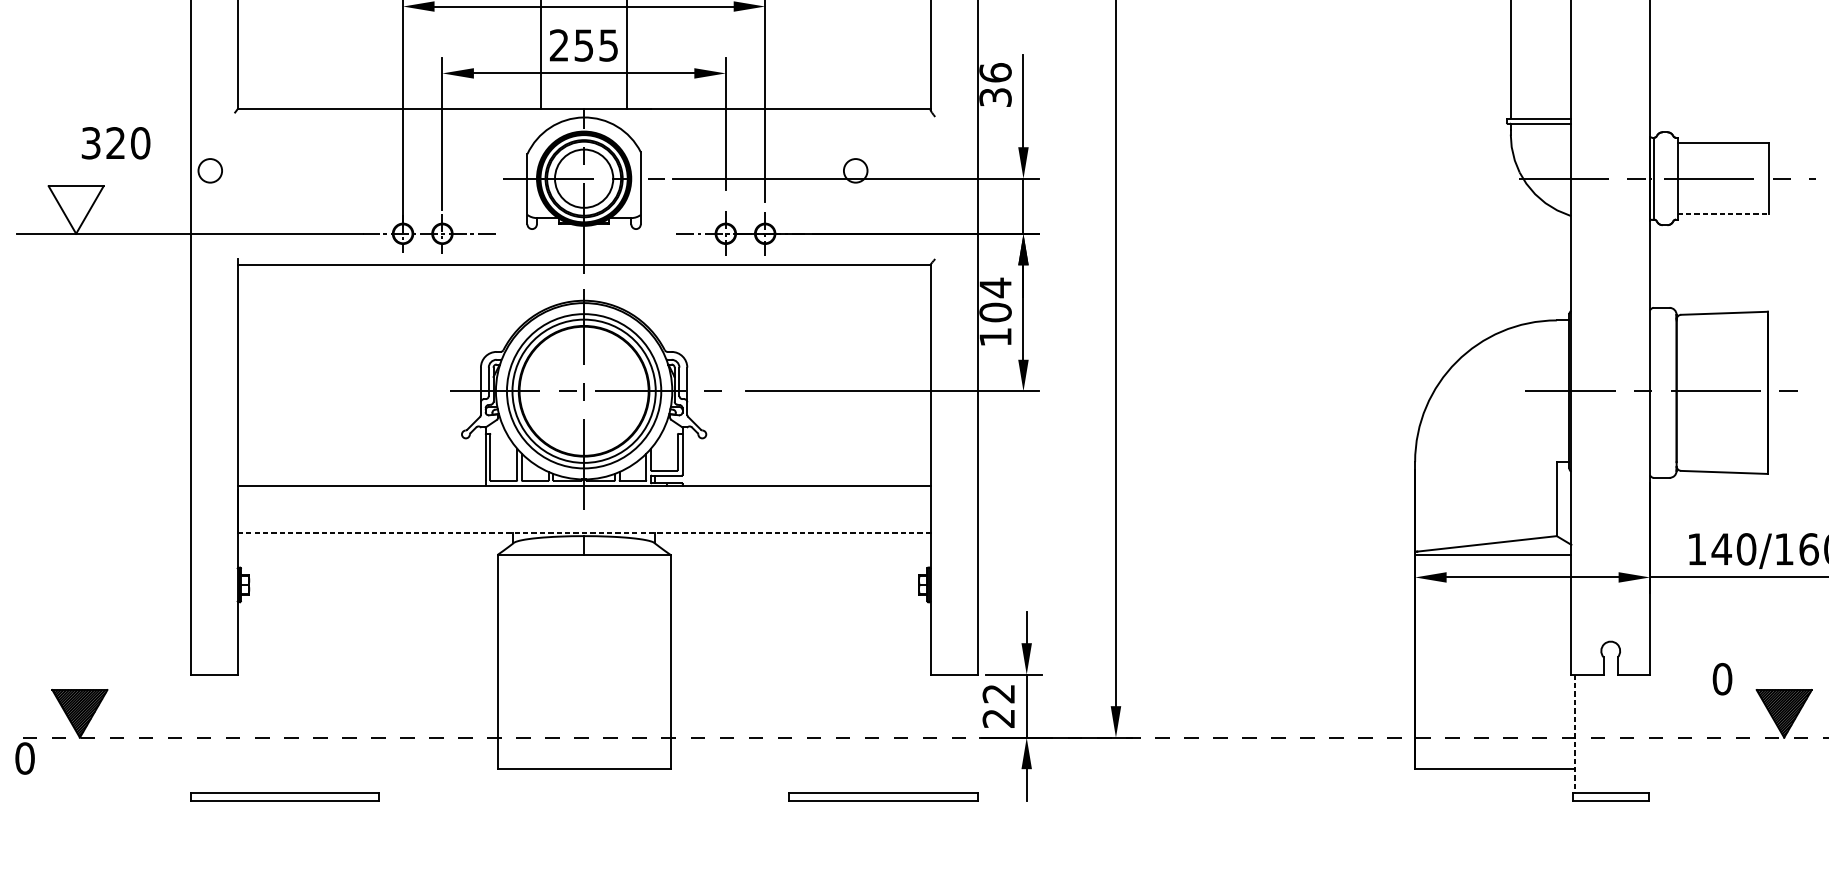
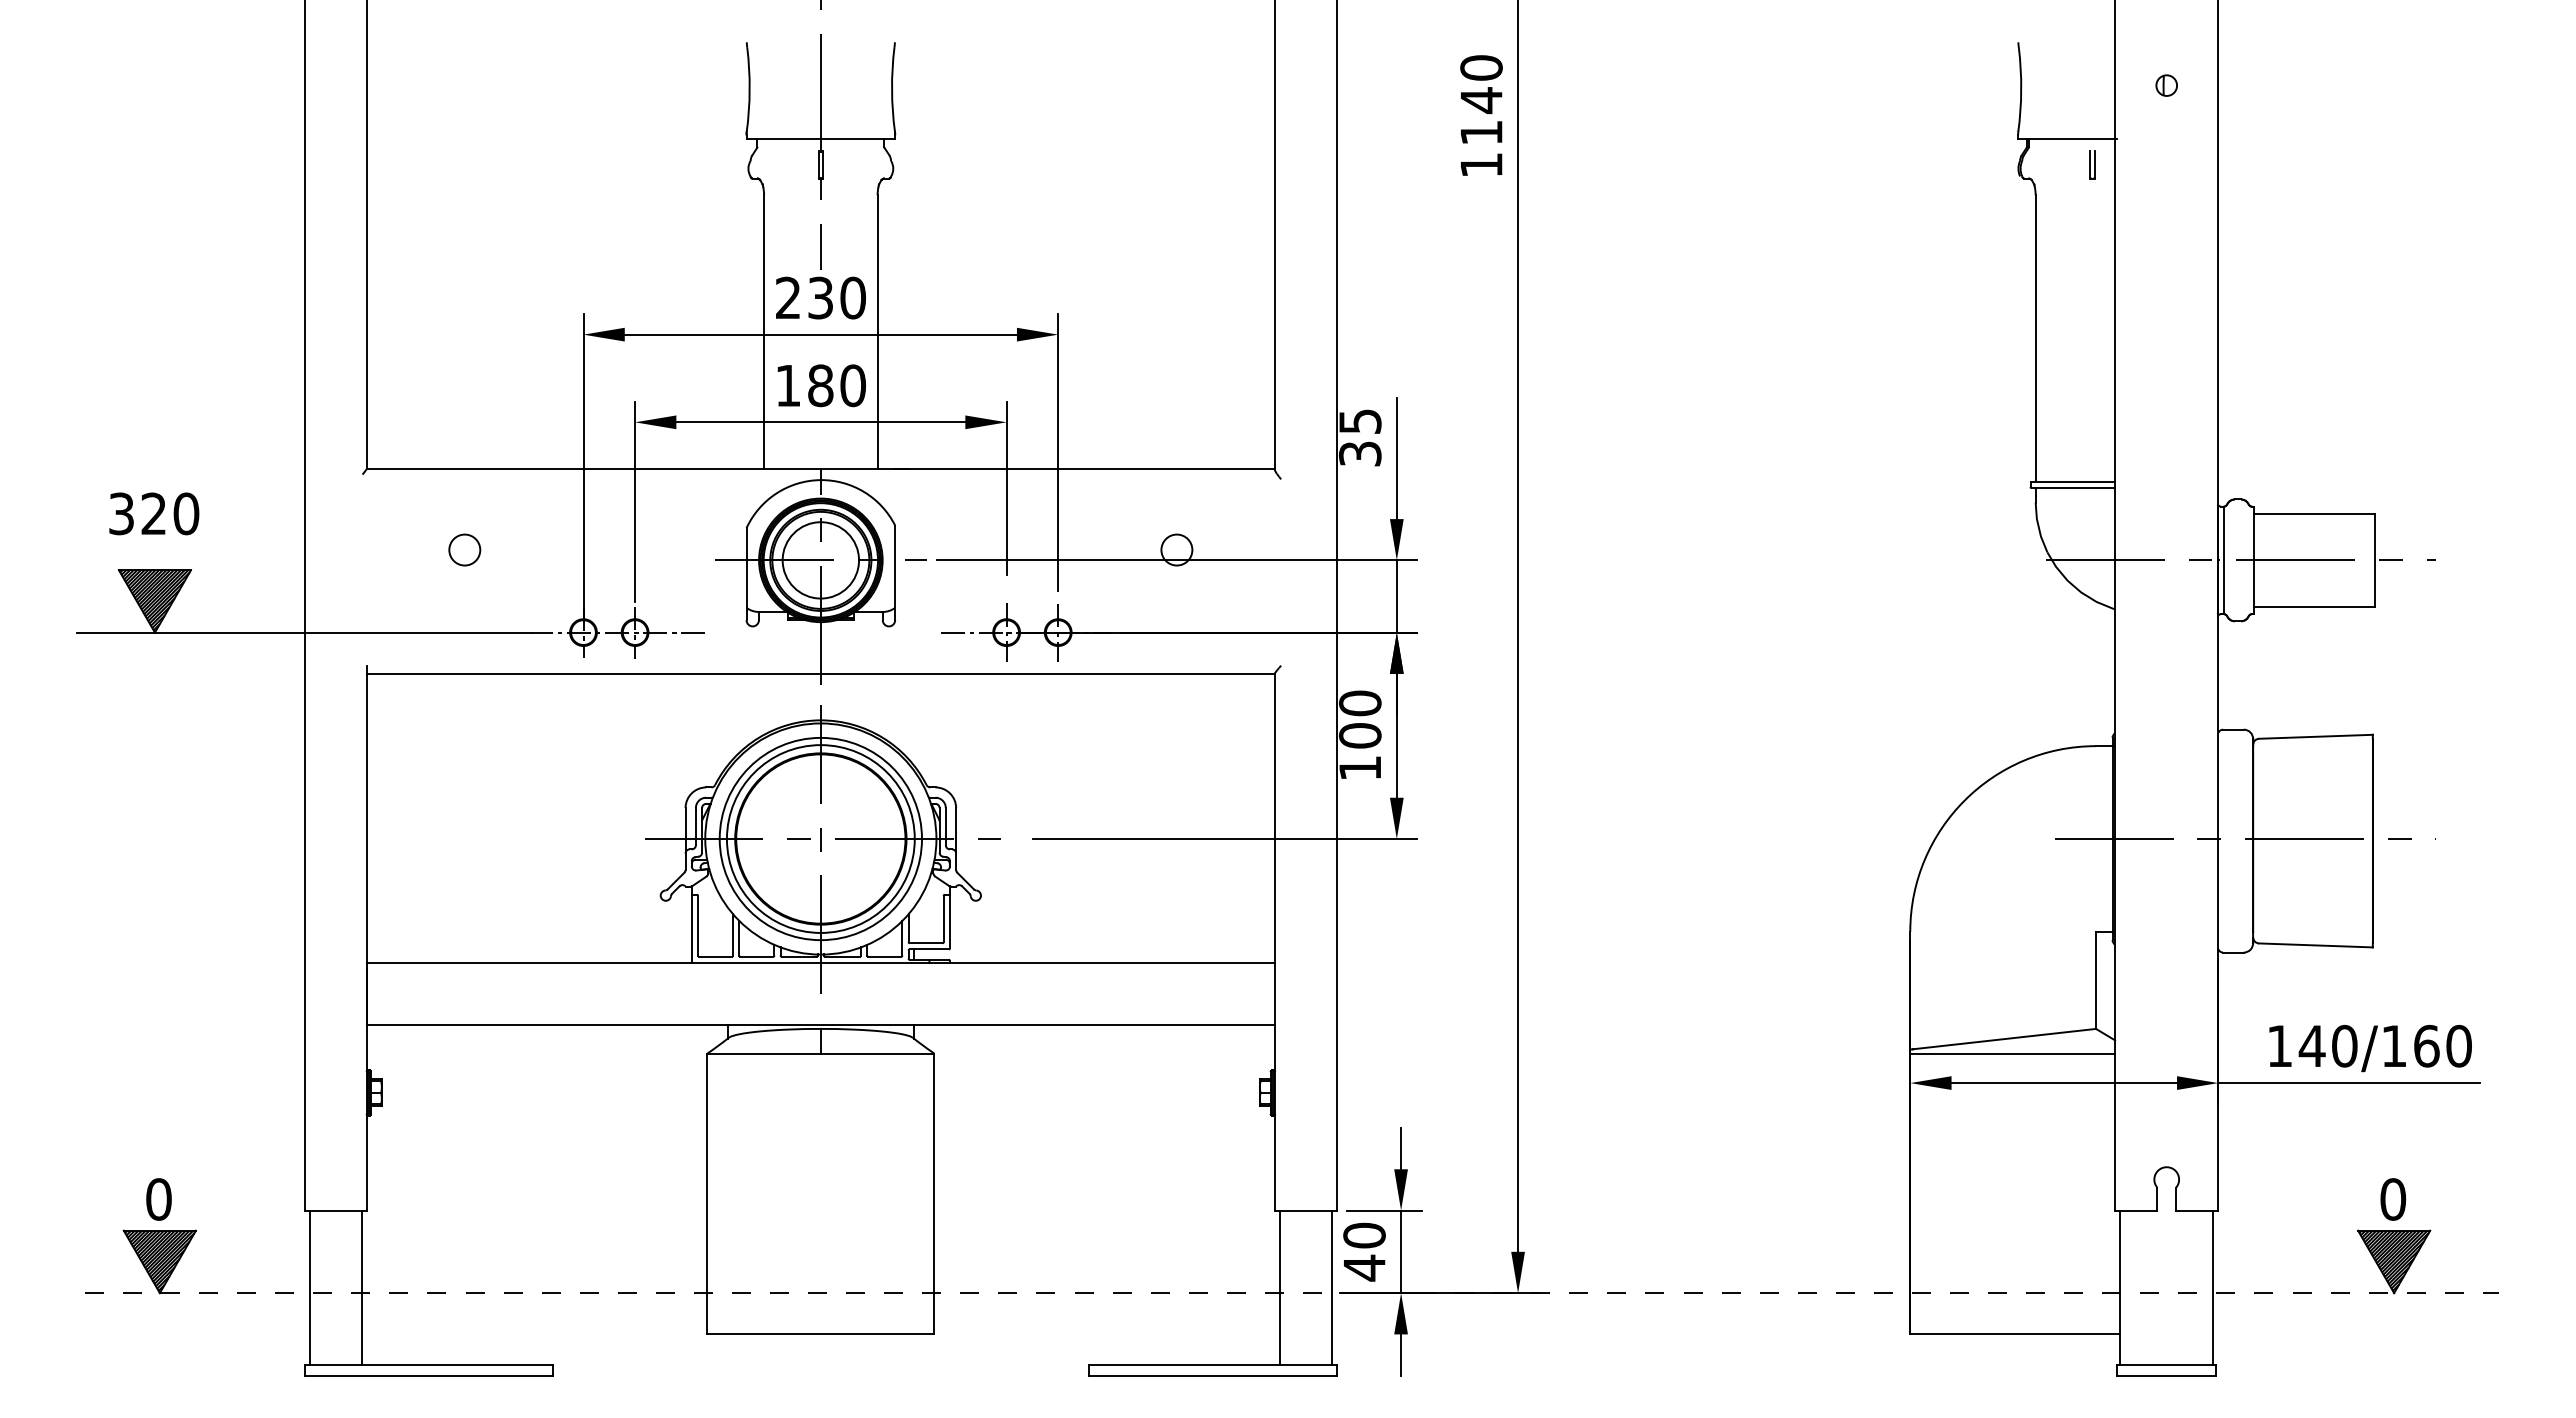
text: (583, 45) -> (820, 385), 255 -> 180
text: (995, 72) -> (1360, 421), 36 -> 35
text: (116, 142) -> (154, 513), moved
circle: (210, 170) -> (464, 549), moved
hatch: (75, 209) -> (153, 600), added
line: (1724, 213) -> (2315, 606), dashed -> solid
text: (995, 287) -> (1360, 703), 104 -> 100
line: (584, 532) -> (821, 1024), dashed -> solid
text: (1722, 679) -> (2393, 1199), moved
text: (998, 705) -> (1364, 1251), 22 -> 40
line: (194, 733) -> (310, 1287), added
line: (233, 733) -> (361, 1287), added
line: (934, 733) -> (1280, 1287), added
line: (973, 733) -> (1331, 1287), added
line: (1646, 733) -> (2213, 1287), added
line: (1575, 734) -> (2120, 1288), dashed -> solid
text: (24, 758) -> (158, 1199), moved

